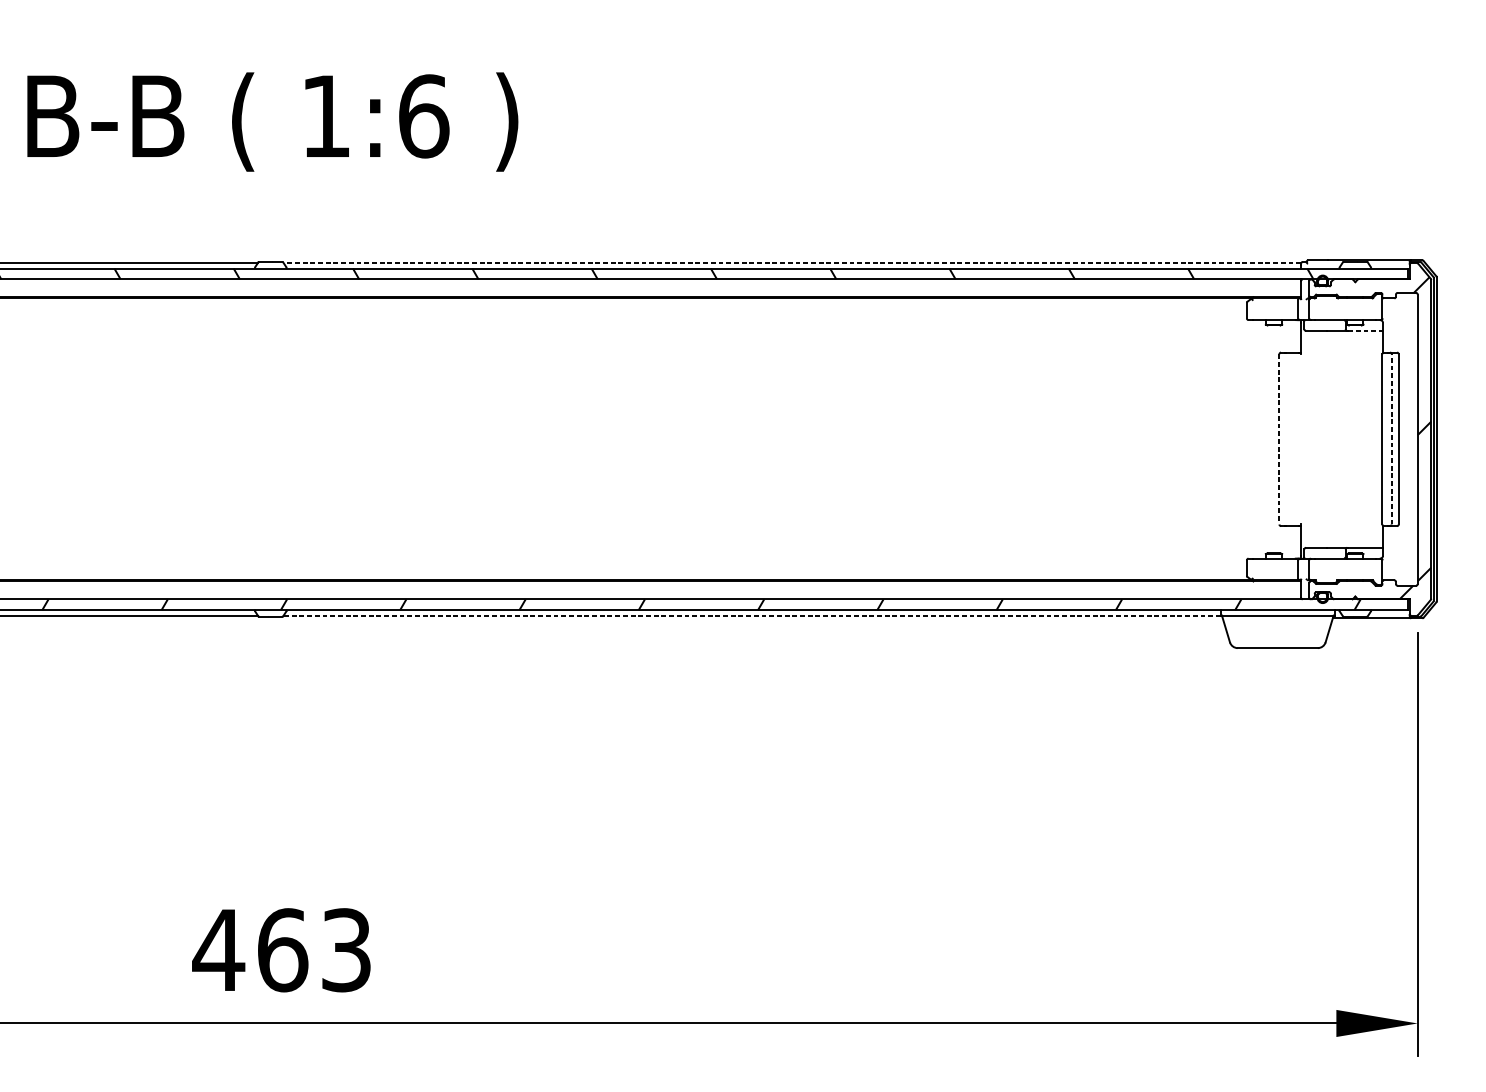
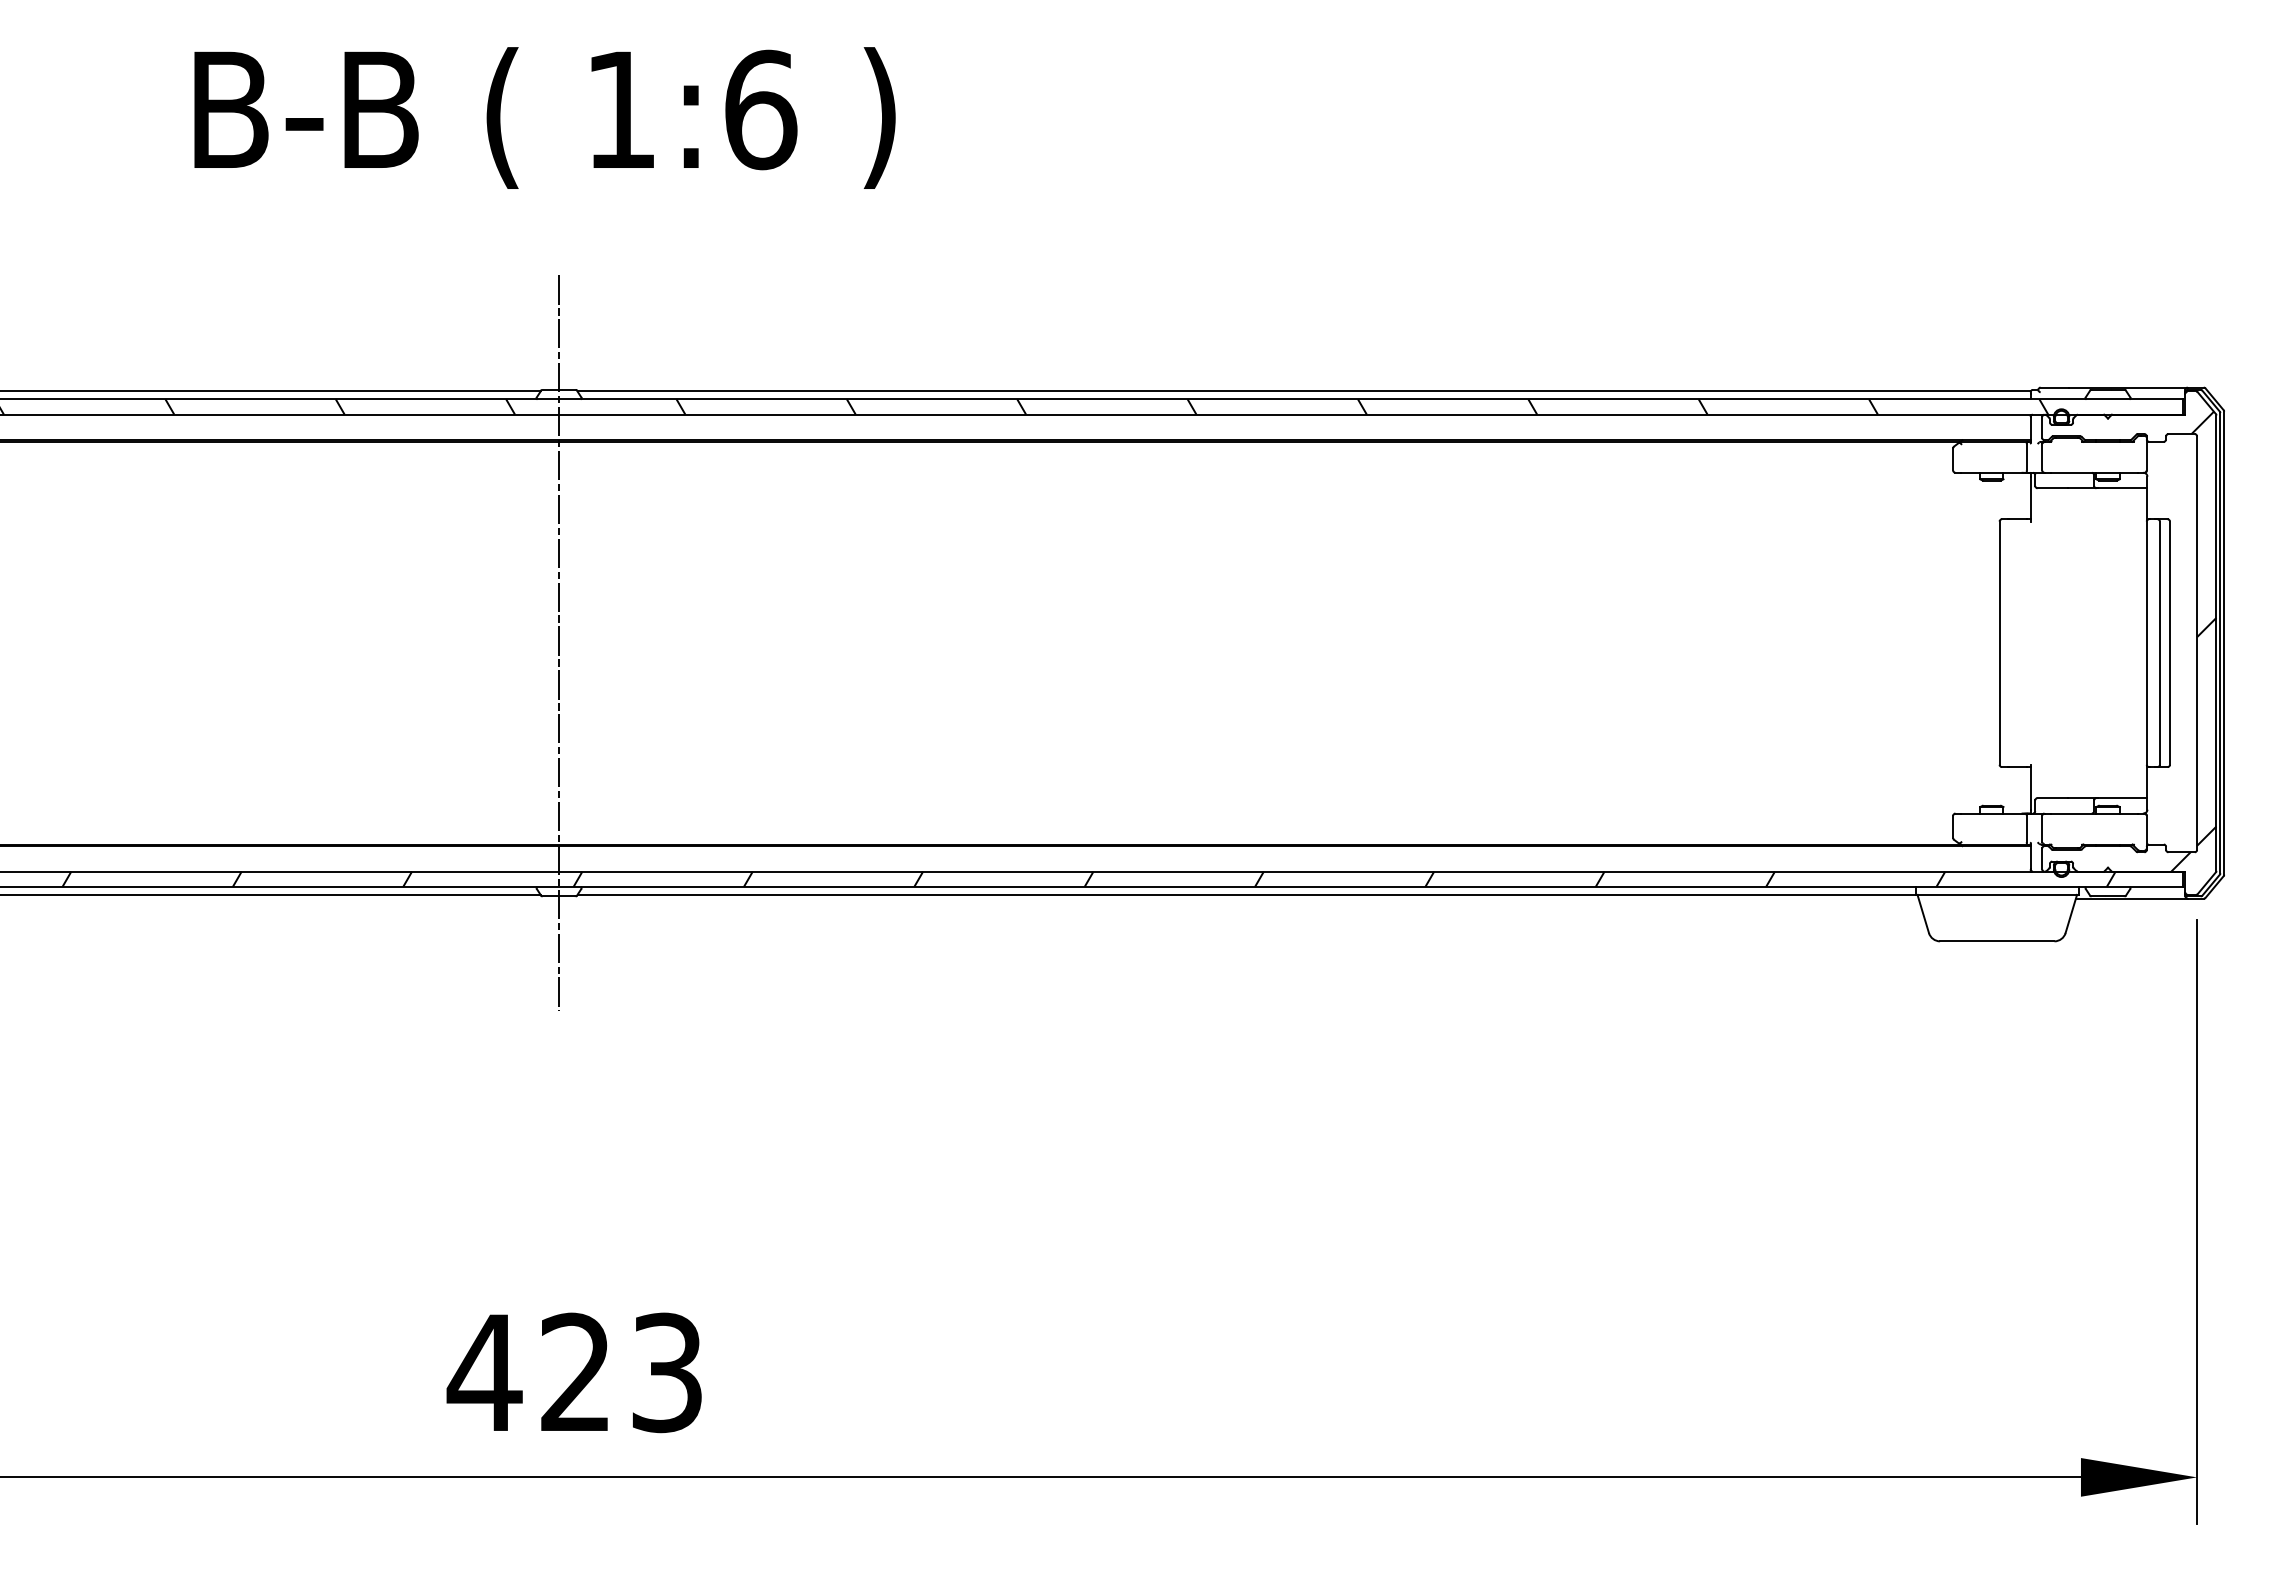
text: (272, 121) -> (544, 117), moved
line: (792, 263) -> (1304, 391), dashed -> solid
line: (1365, 331) -> (2122, 488), dashed -> solid
line: (271, 439) -> (559, 643), added
line: (1279, 439) -> (1999, 643), dashed -> solid
line: (1391, 439) -> (2159, 643), dashed -> solid
line: (752, 615) -> (1246, 894), dashed -> solid
text: (282, 950) -> (576, 1372), 463 -> 423

